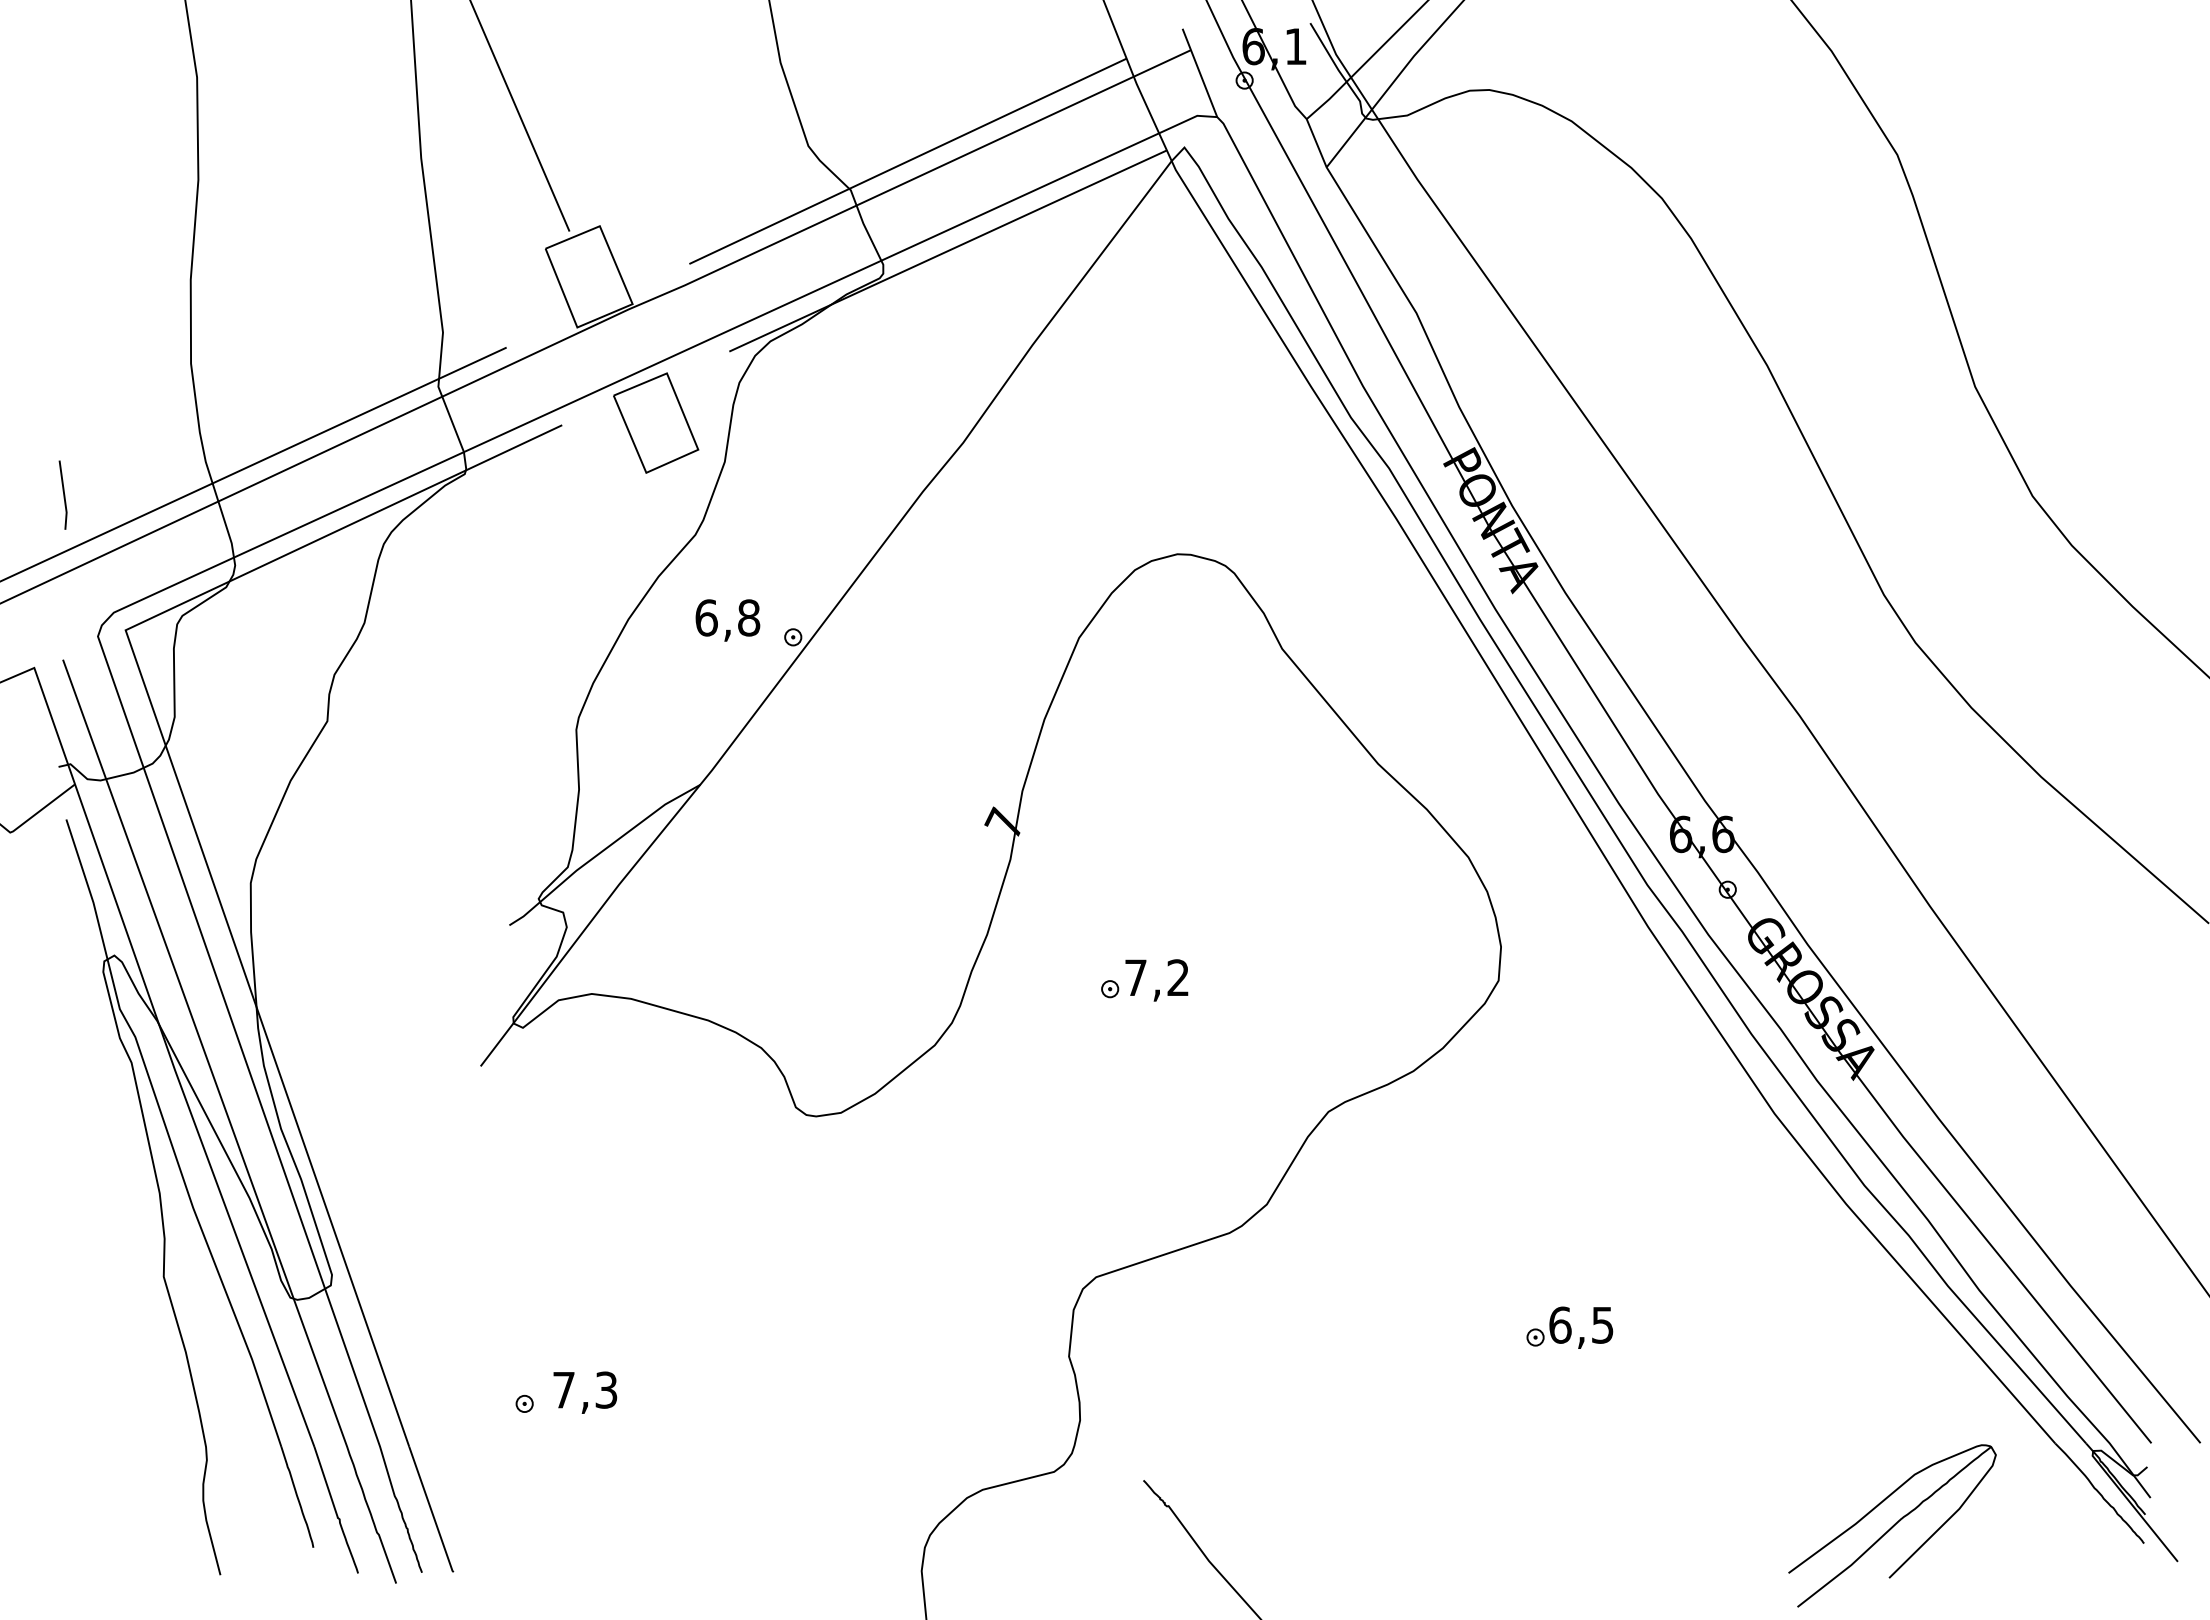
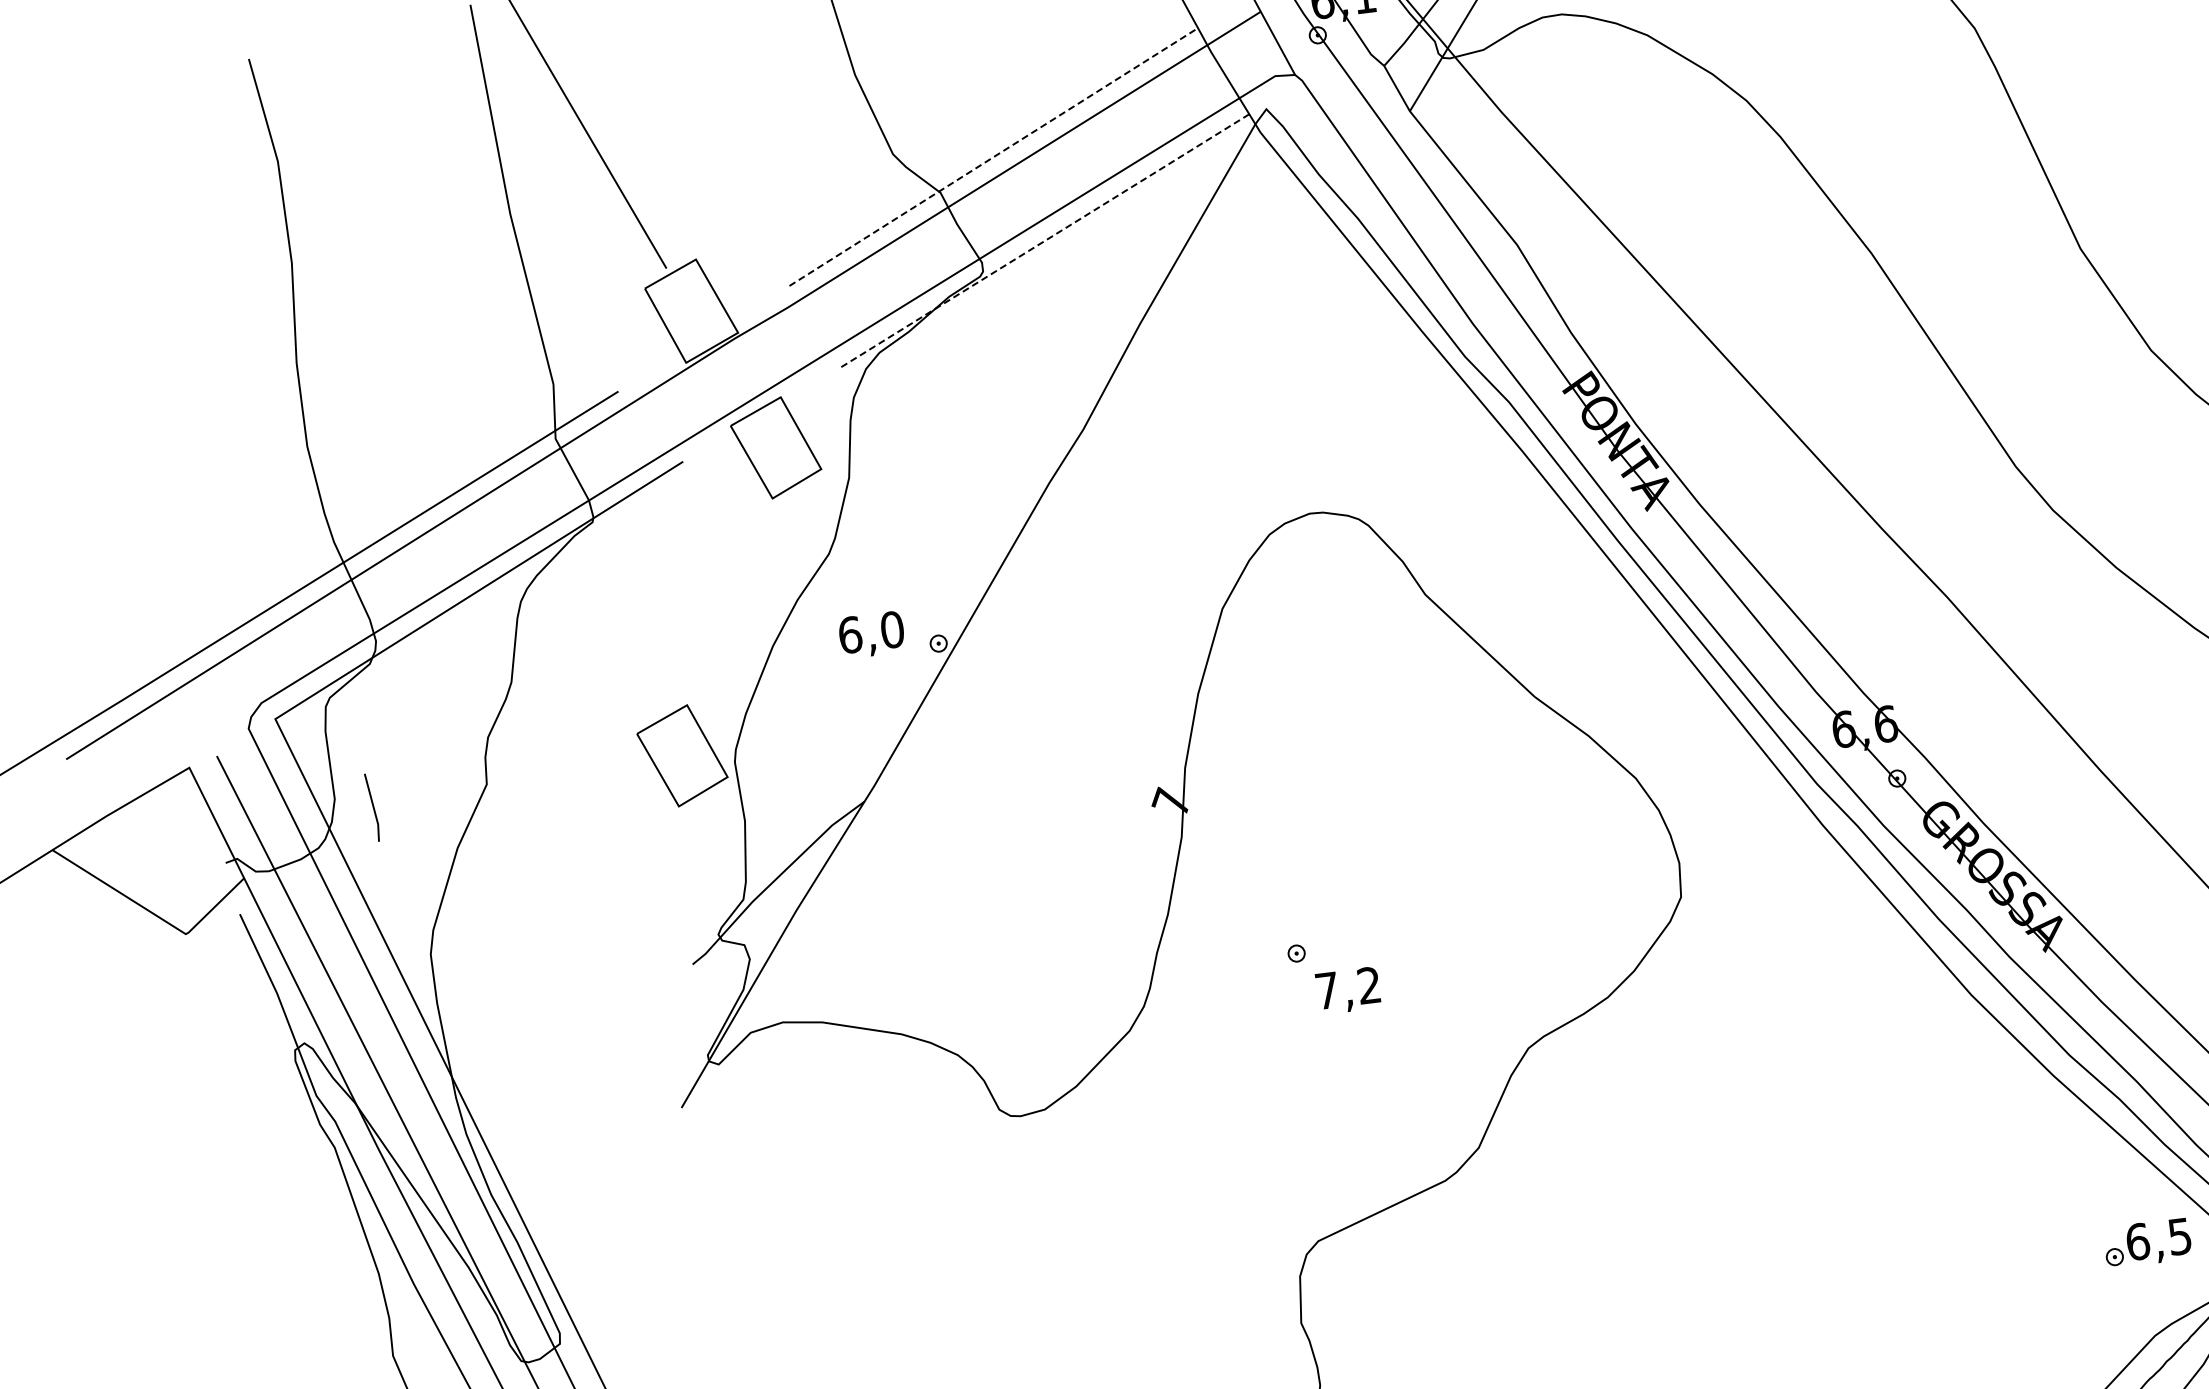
line: (907, 161) -> (993, 157), solid -> dashed
line: (948, 251) -> (1045, 241), solid -> dashed
line: (63, 494) -> (372, 806), moved
text: (749, 617) -> (892, 629), 6,8 -> 6,0
part: (525, 716) -> (682, 755), added
text: (1156, 980) -> (1348, 990), moved
part: (1569, 1327) -> (2147, 1242), moved

